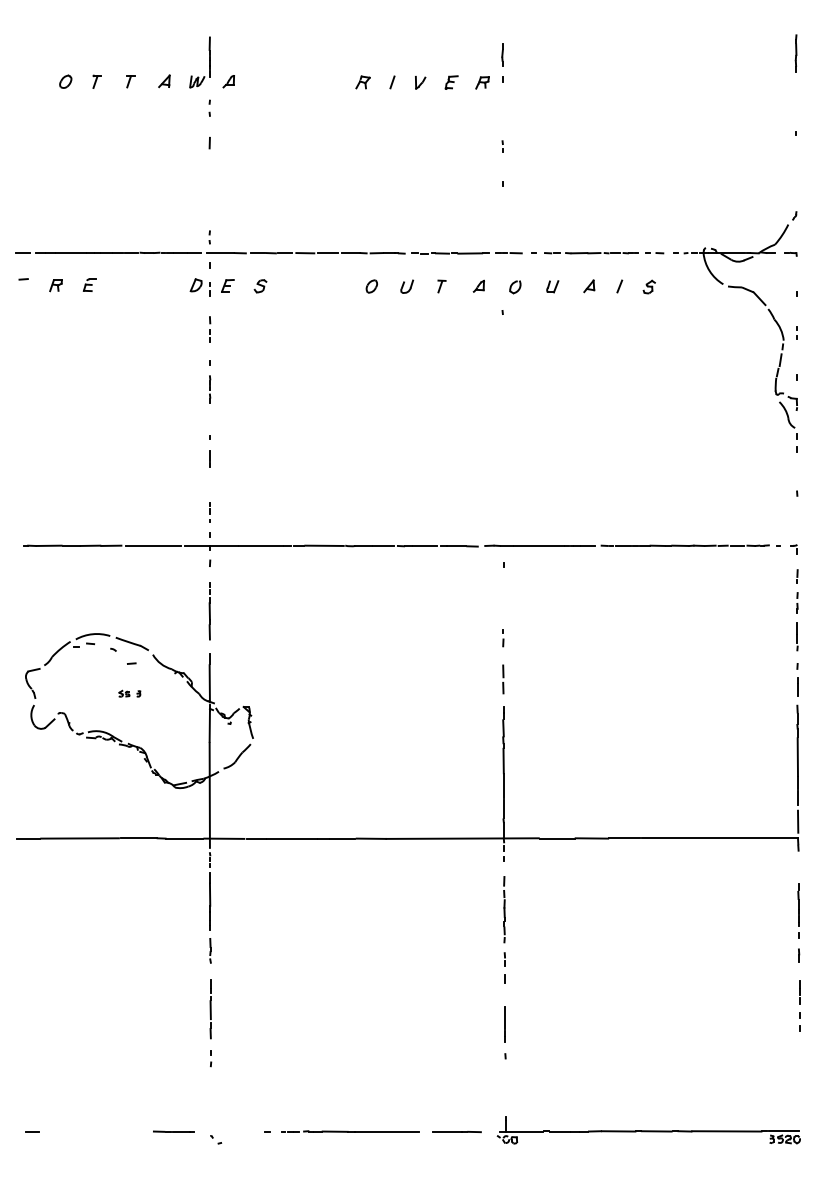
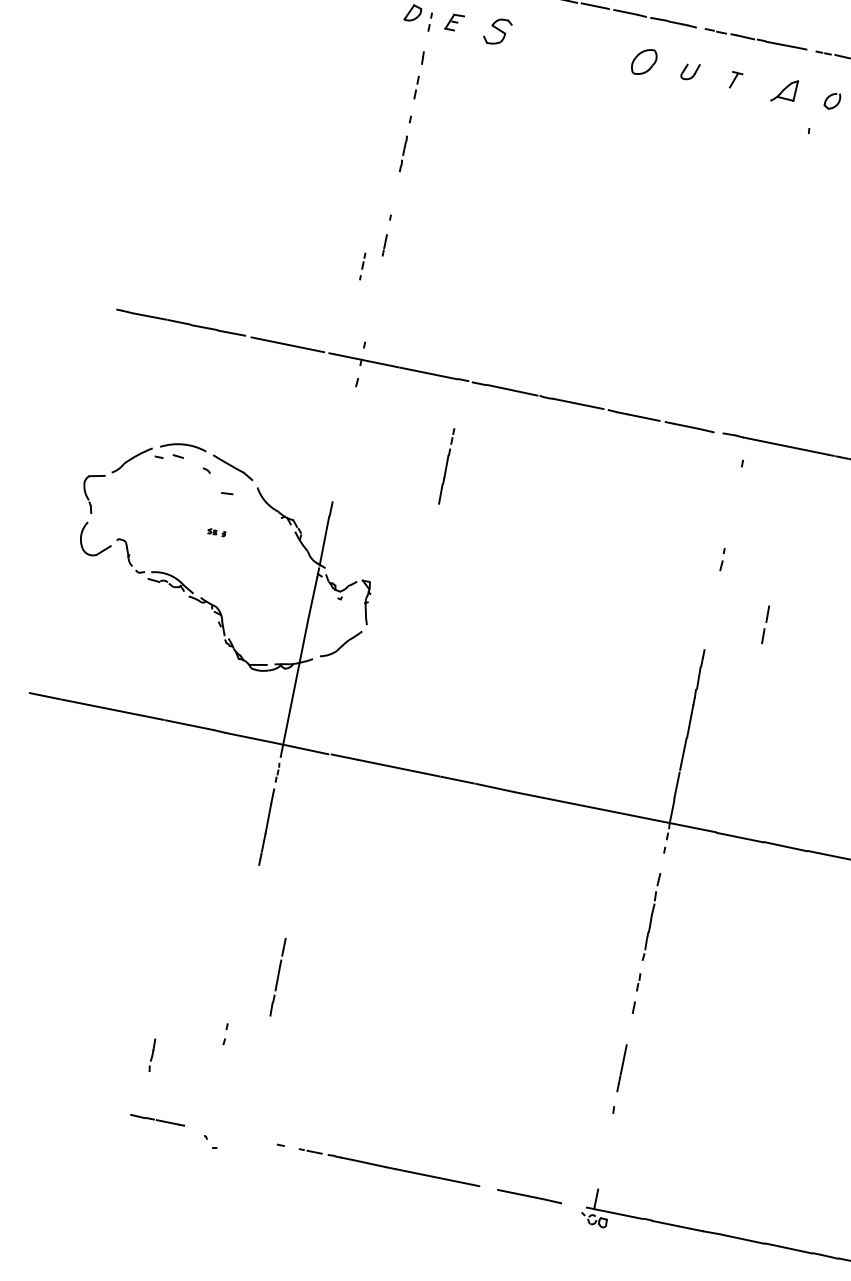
part: (478, 285) -> (784, 89), size x1.6
part: (260, 286) -> (497, 32), size x1.6
part: (371, 286) -> (643, 61), size x1.6
part: (210, 329) -> (420, 75), size x1.4
line: (209, 512) -> (362, 266), moved
line: (209, 611) -> (446, 466), moved
line: (503, 678) -> (766, 623), moved
part: (129, 693) -> (216, 532), size x0.6
line: (210, 950) -> (152, 1054), moved
line: (210, 1009) -> (277, 977), moved

